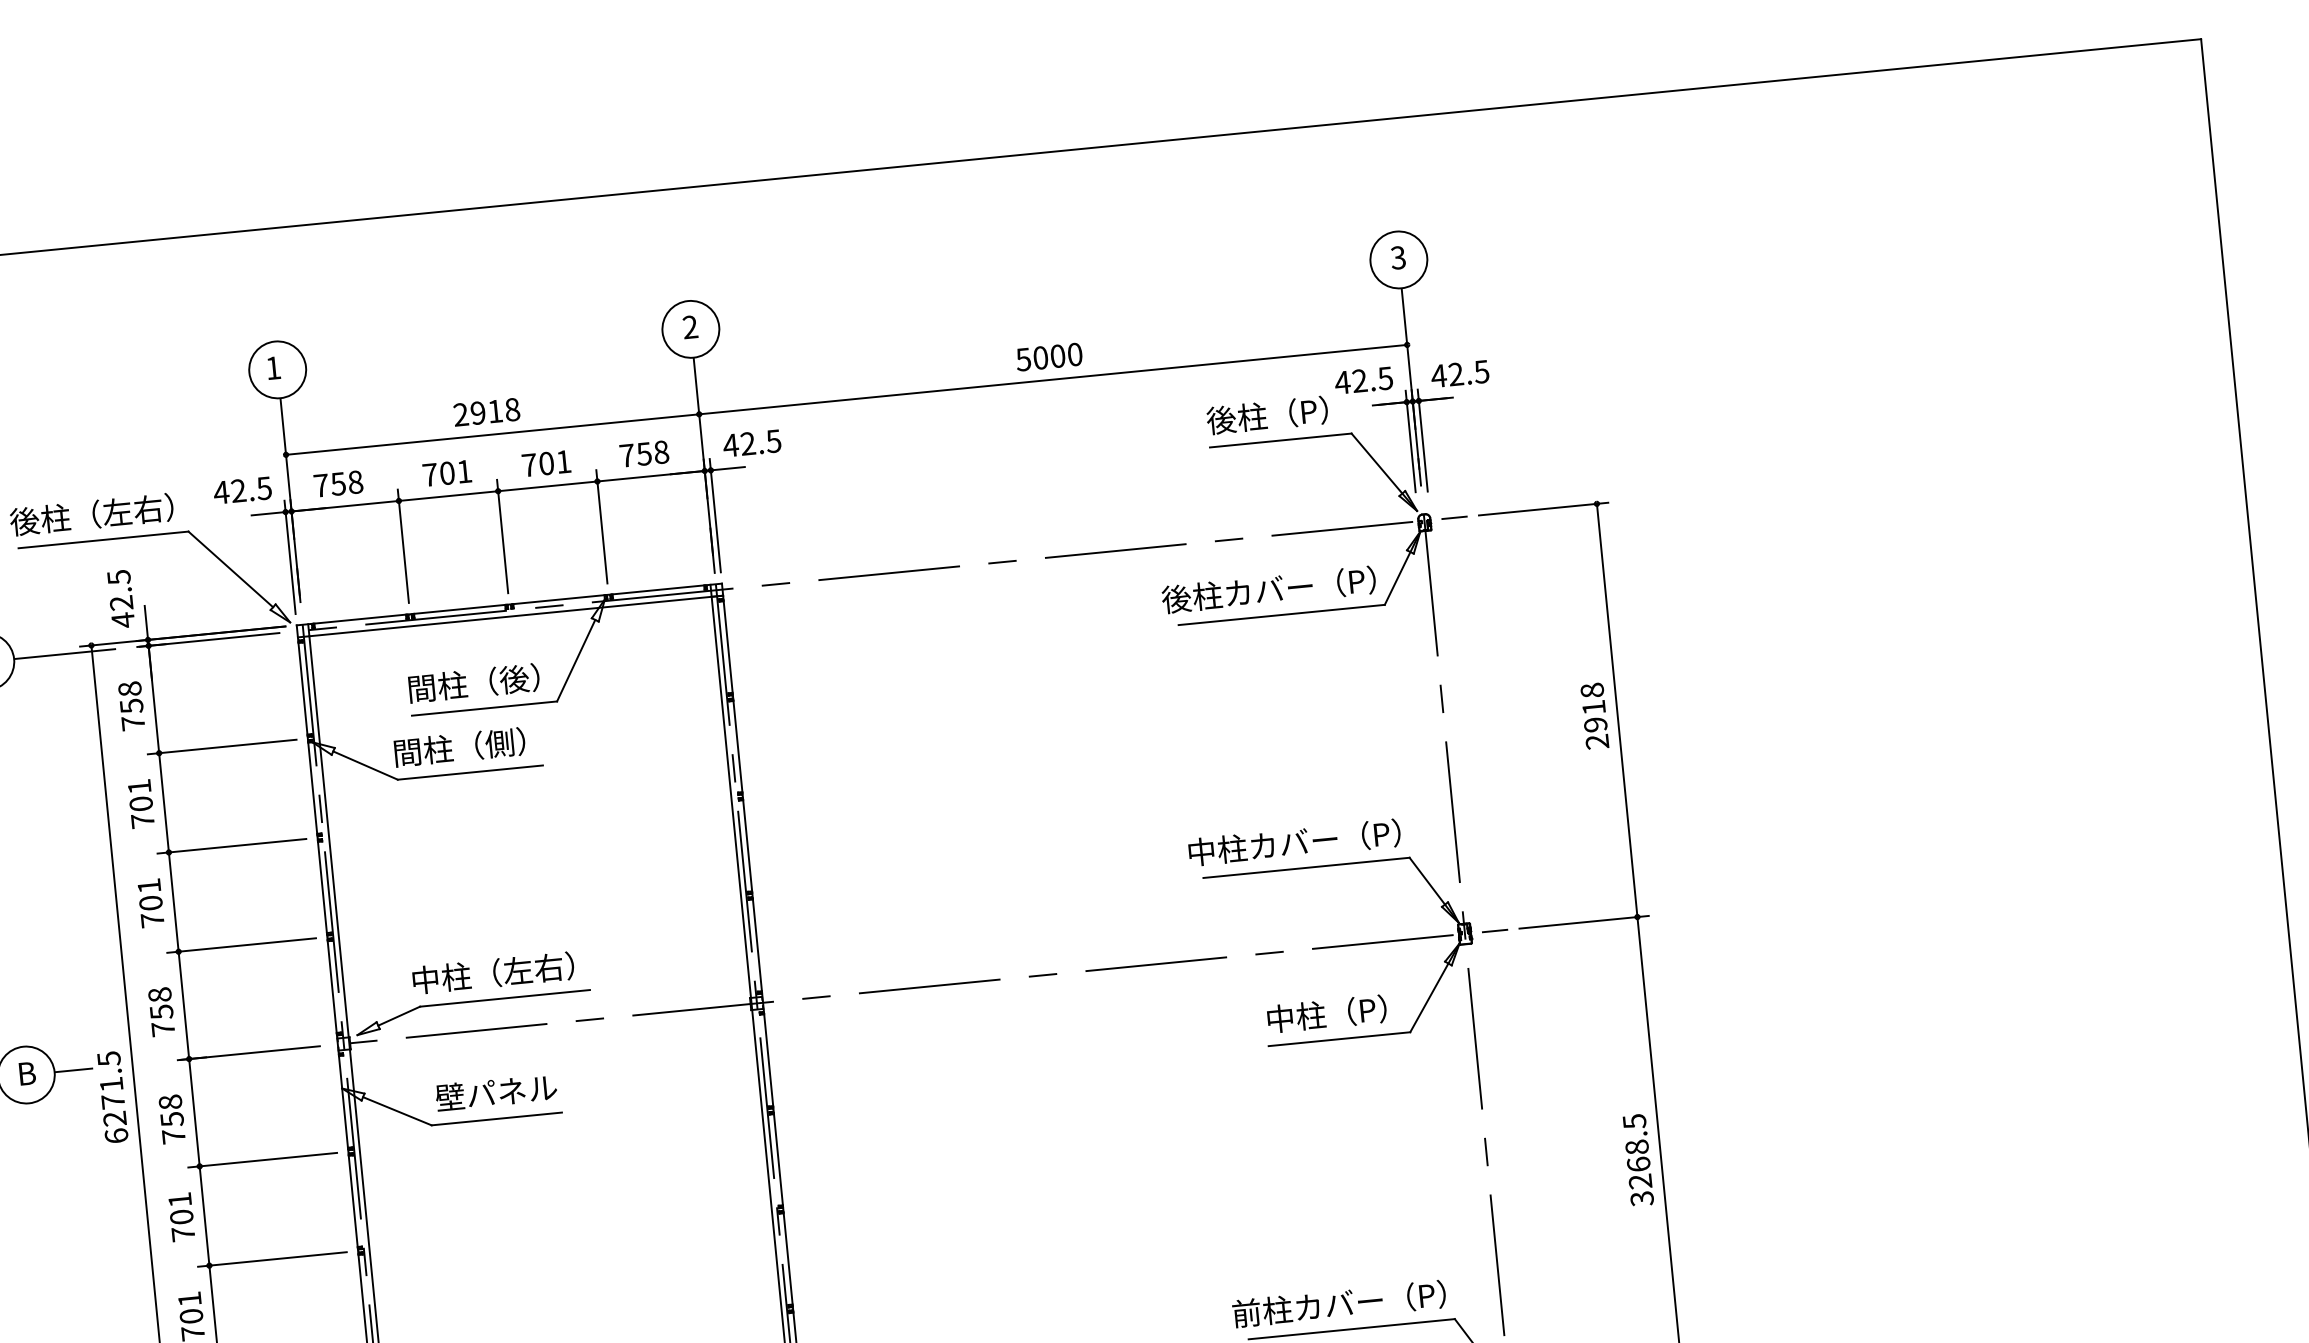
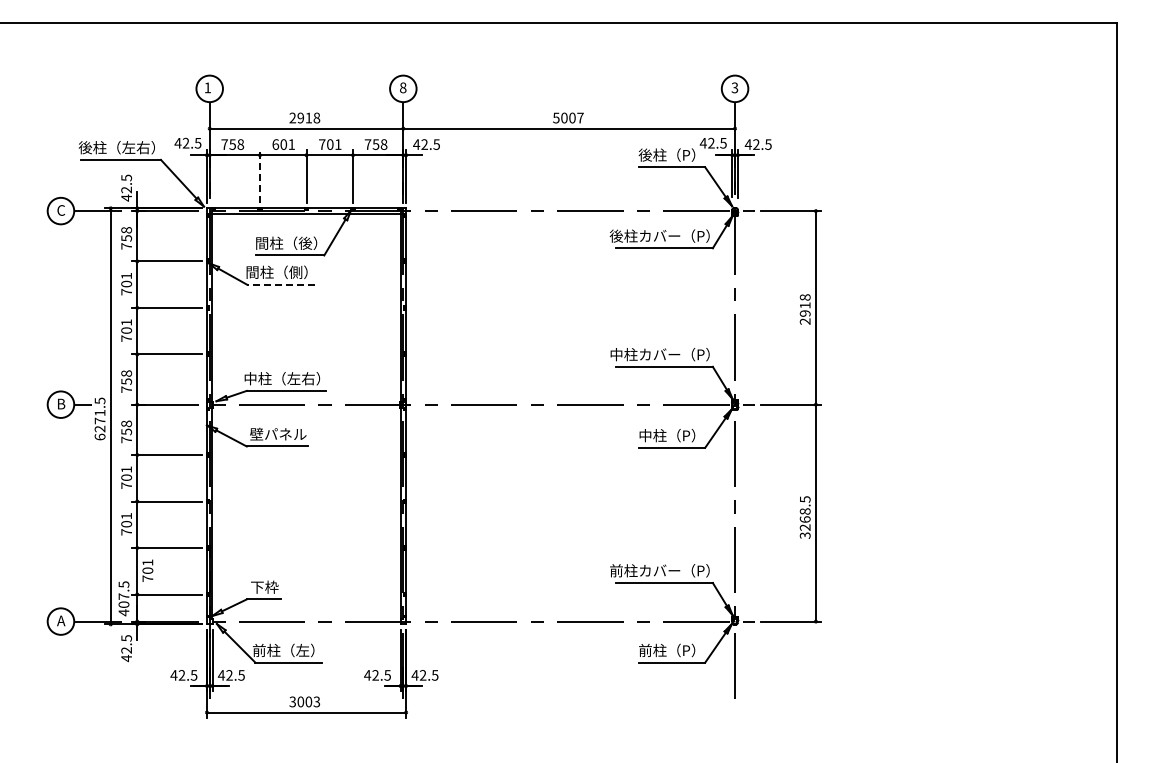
text: (690, 326) -> (403, 87), 2 -> 8
text: (1074, 353) -> (580, 117), 5000 -> 5007
text: (429, 474) -> (275, 144), 701 -> 601
line: (404, 546) -> (260, 176), solid -> dashed
line: (469, 772) -> (280, 284), solid -> dashed

